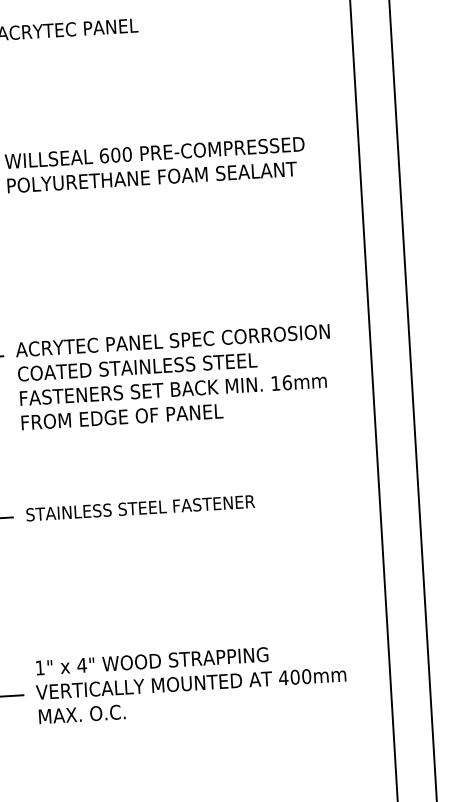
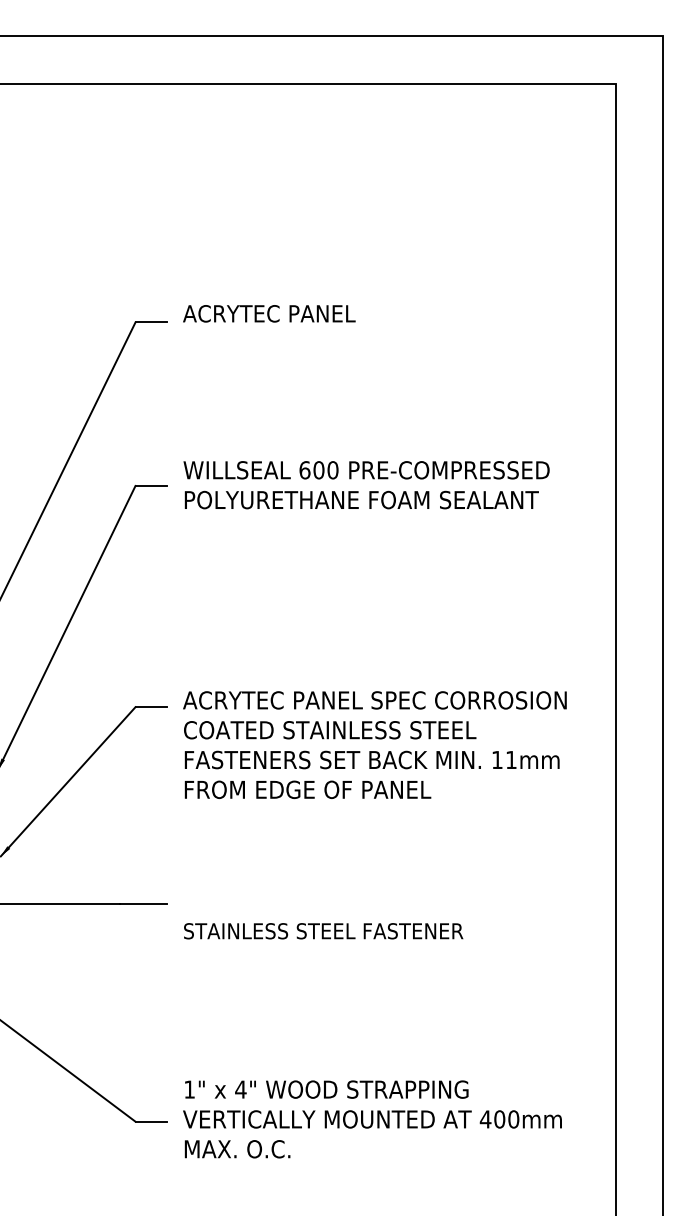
text: (287, 382) -> (511, 759), 16mm -> 11mm
text: (140, 508) -> (323, 931), moved

